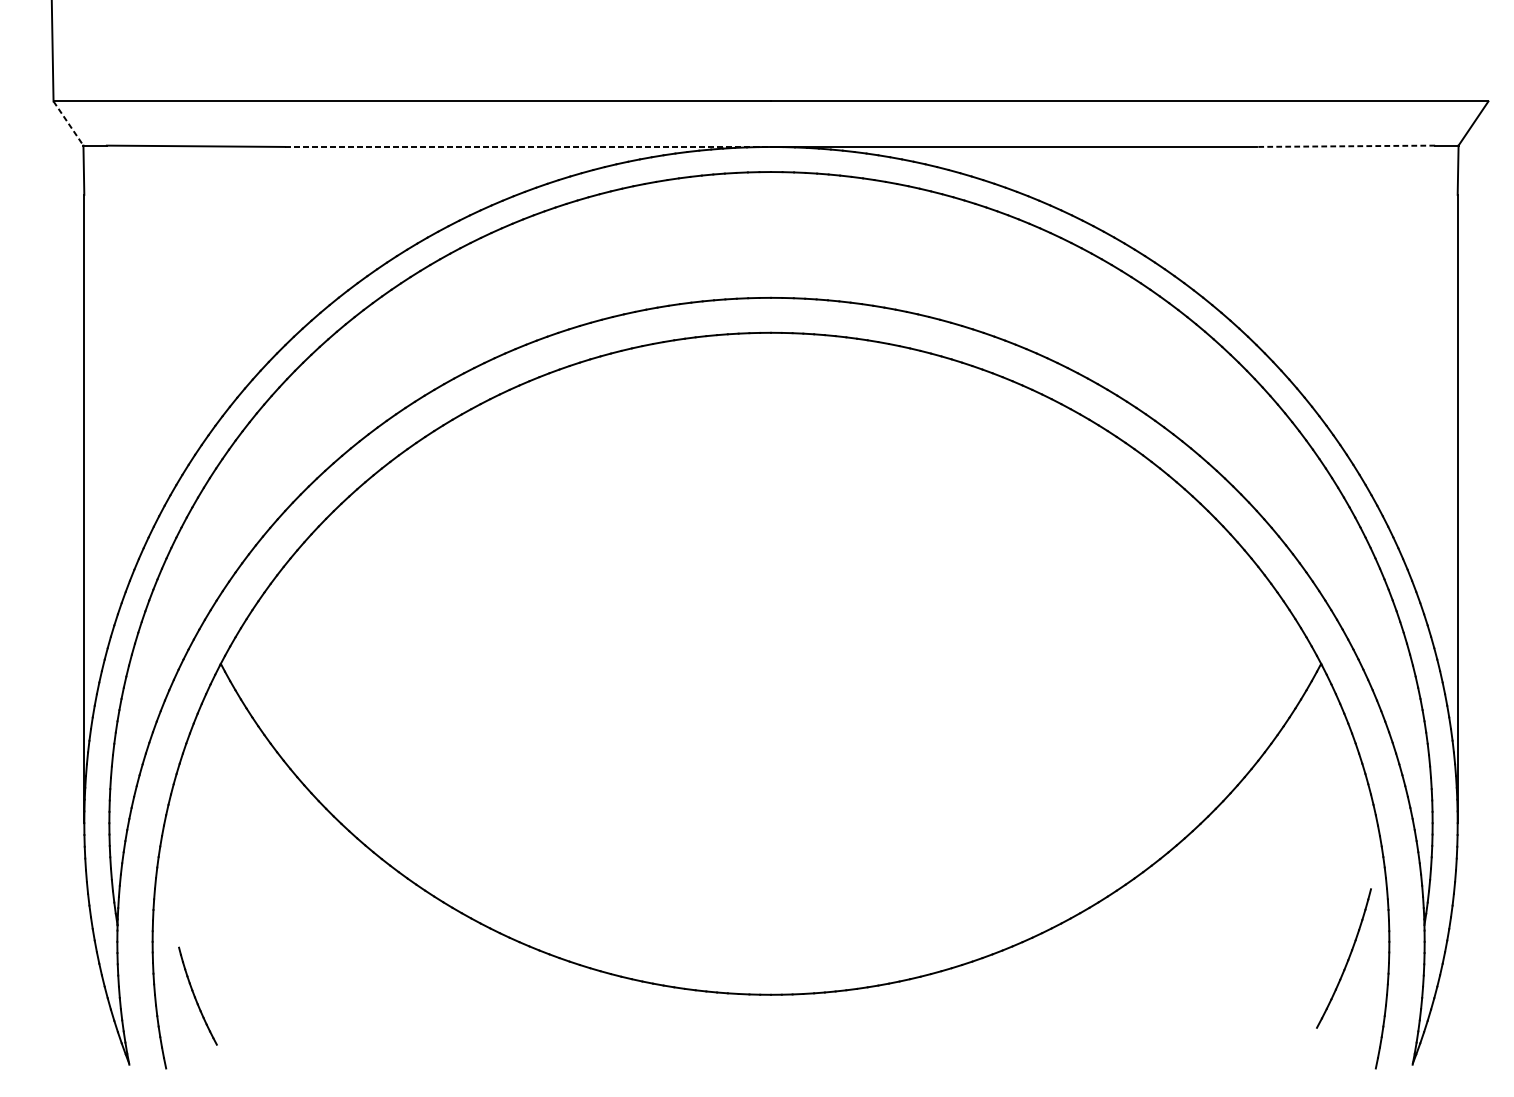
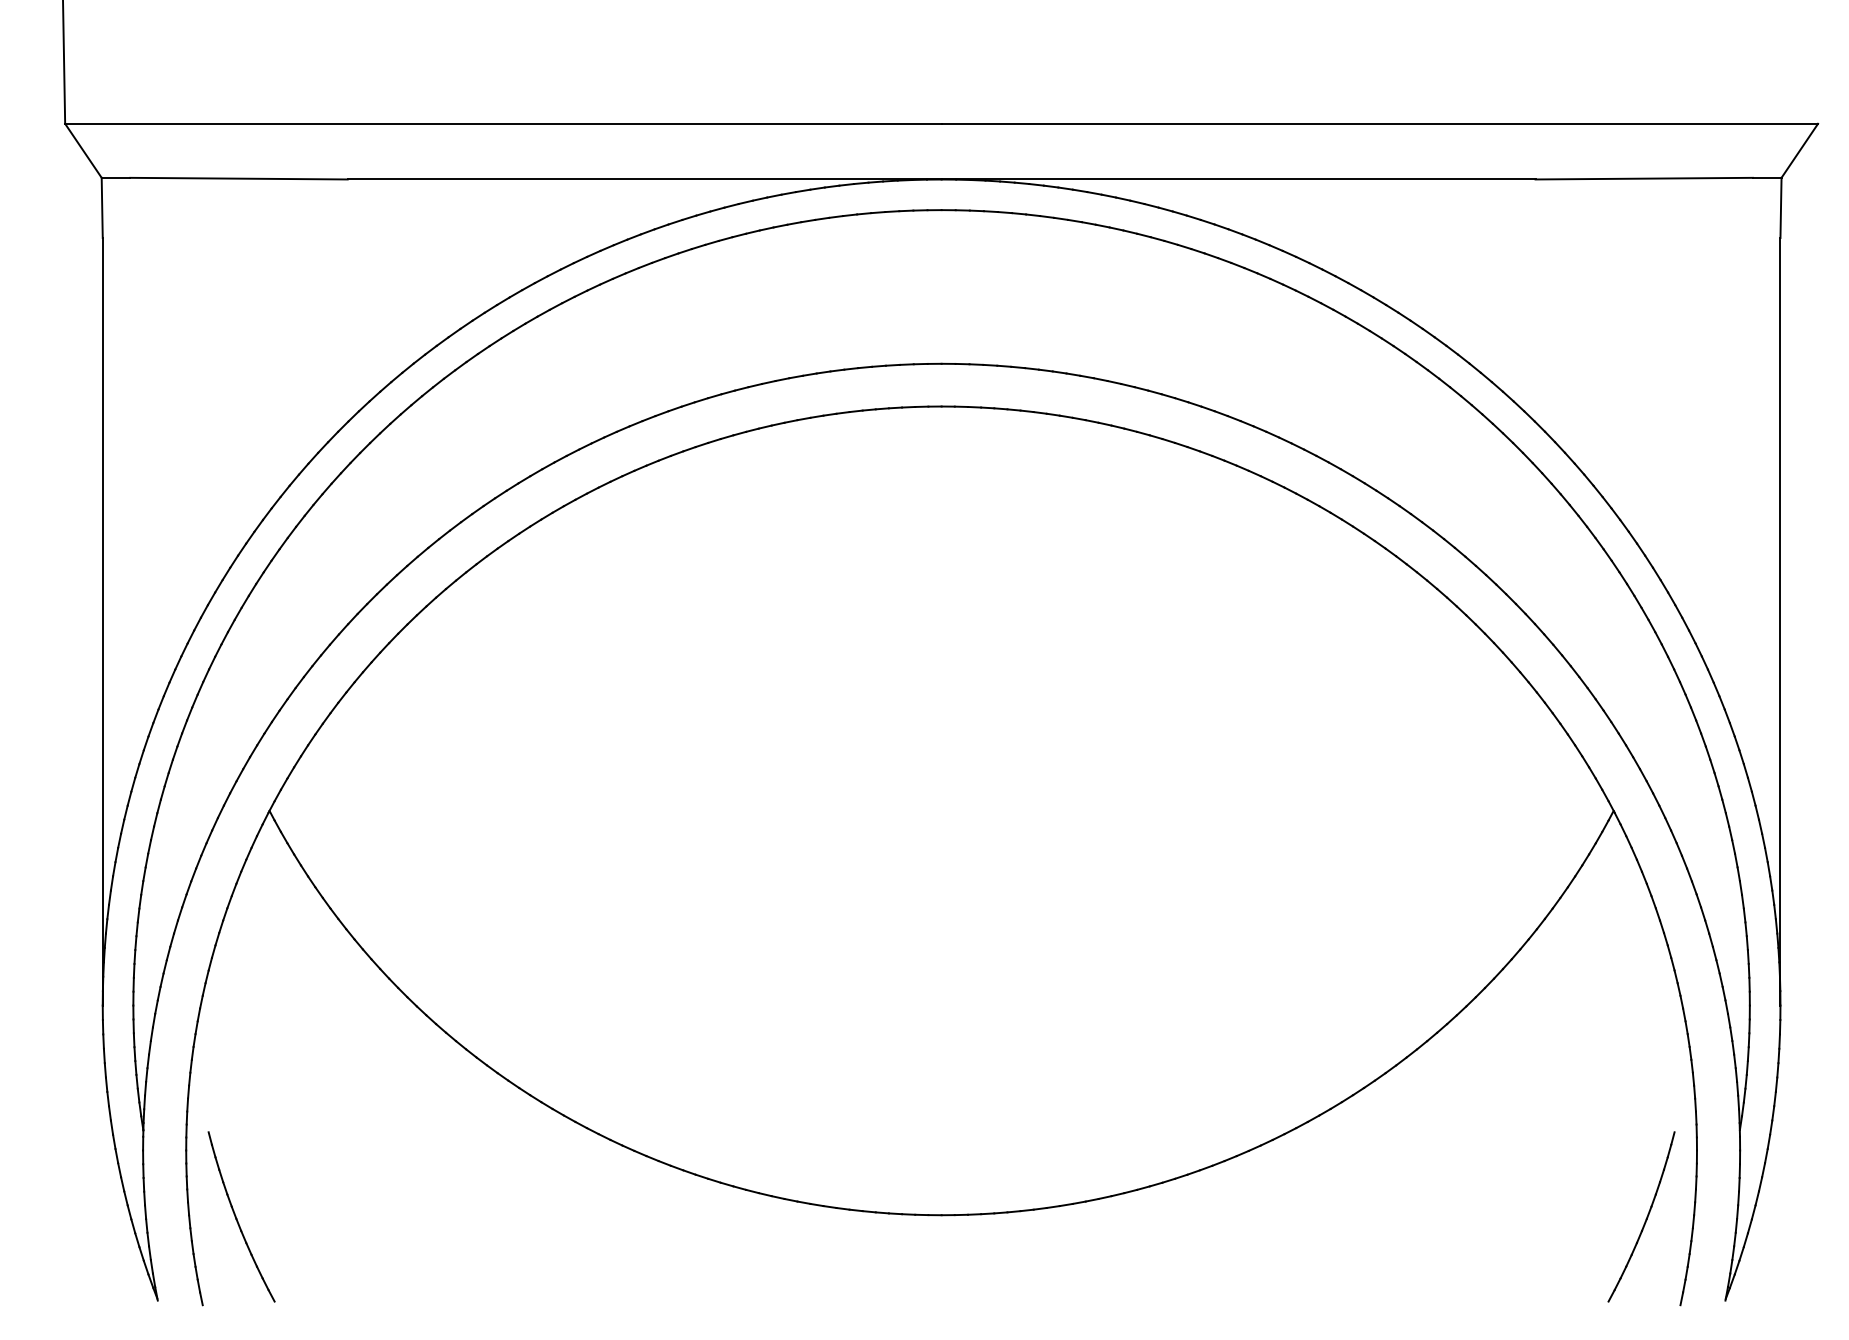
line: (68, 123) -> (83, 150), dashed -> solid
line: (527, 146) -> (644, 179), dashed -> solid
line: (1346, 146) -> (1644, 178), dashed -> solid
part: (1343, 958) -> (1641, 1216), moved
part: (197, 995) -> (241, 1216), size x1.43

